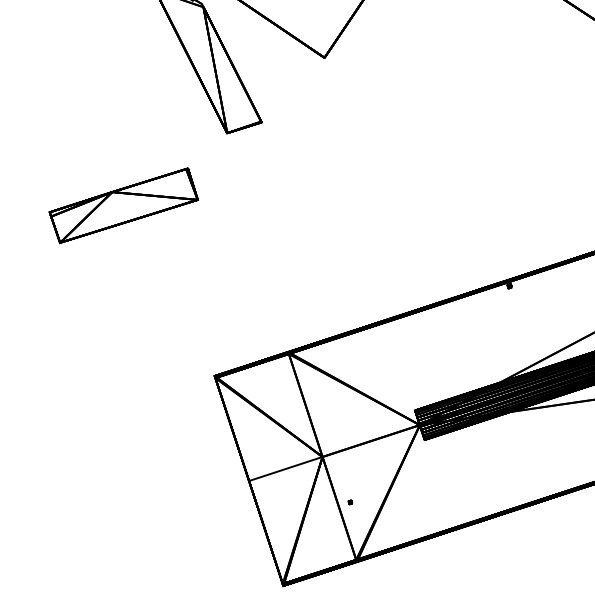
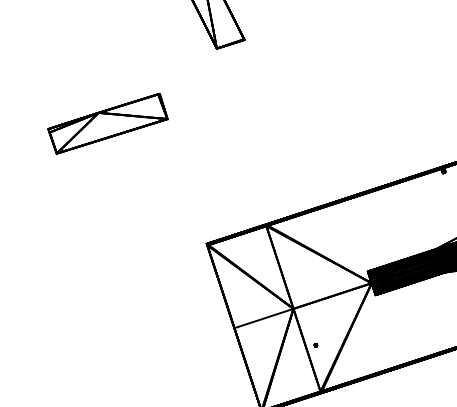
part: (123, 205) -> (107, 123), moved

